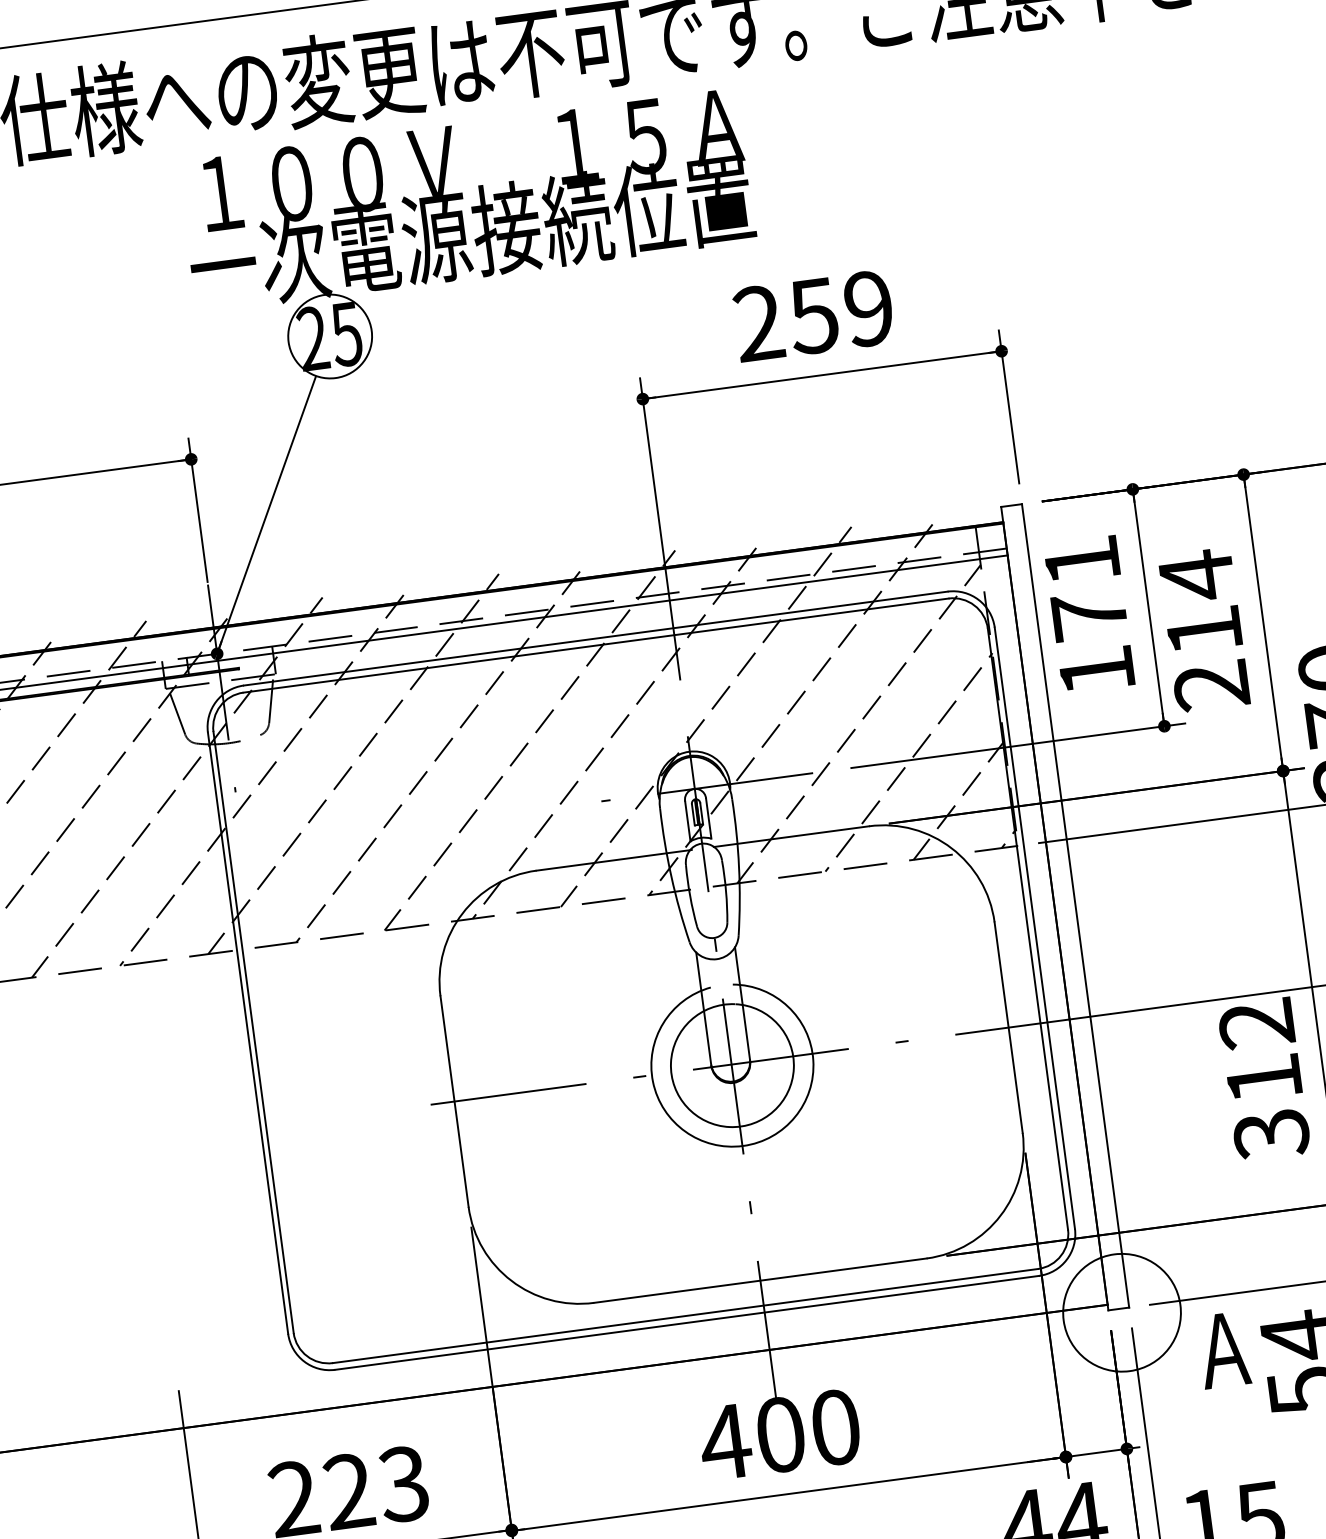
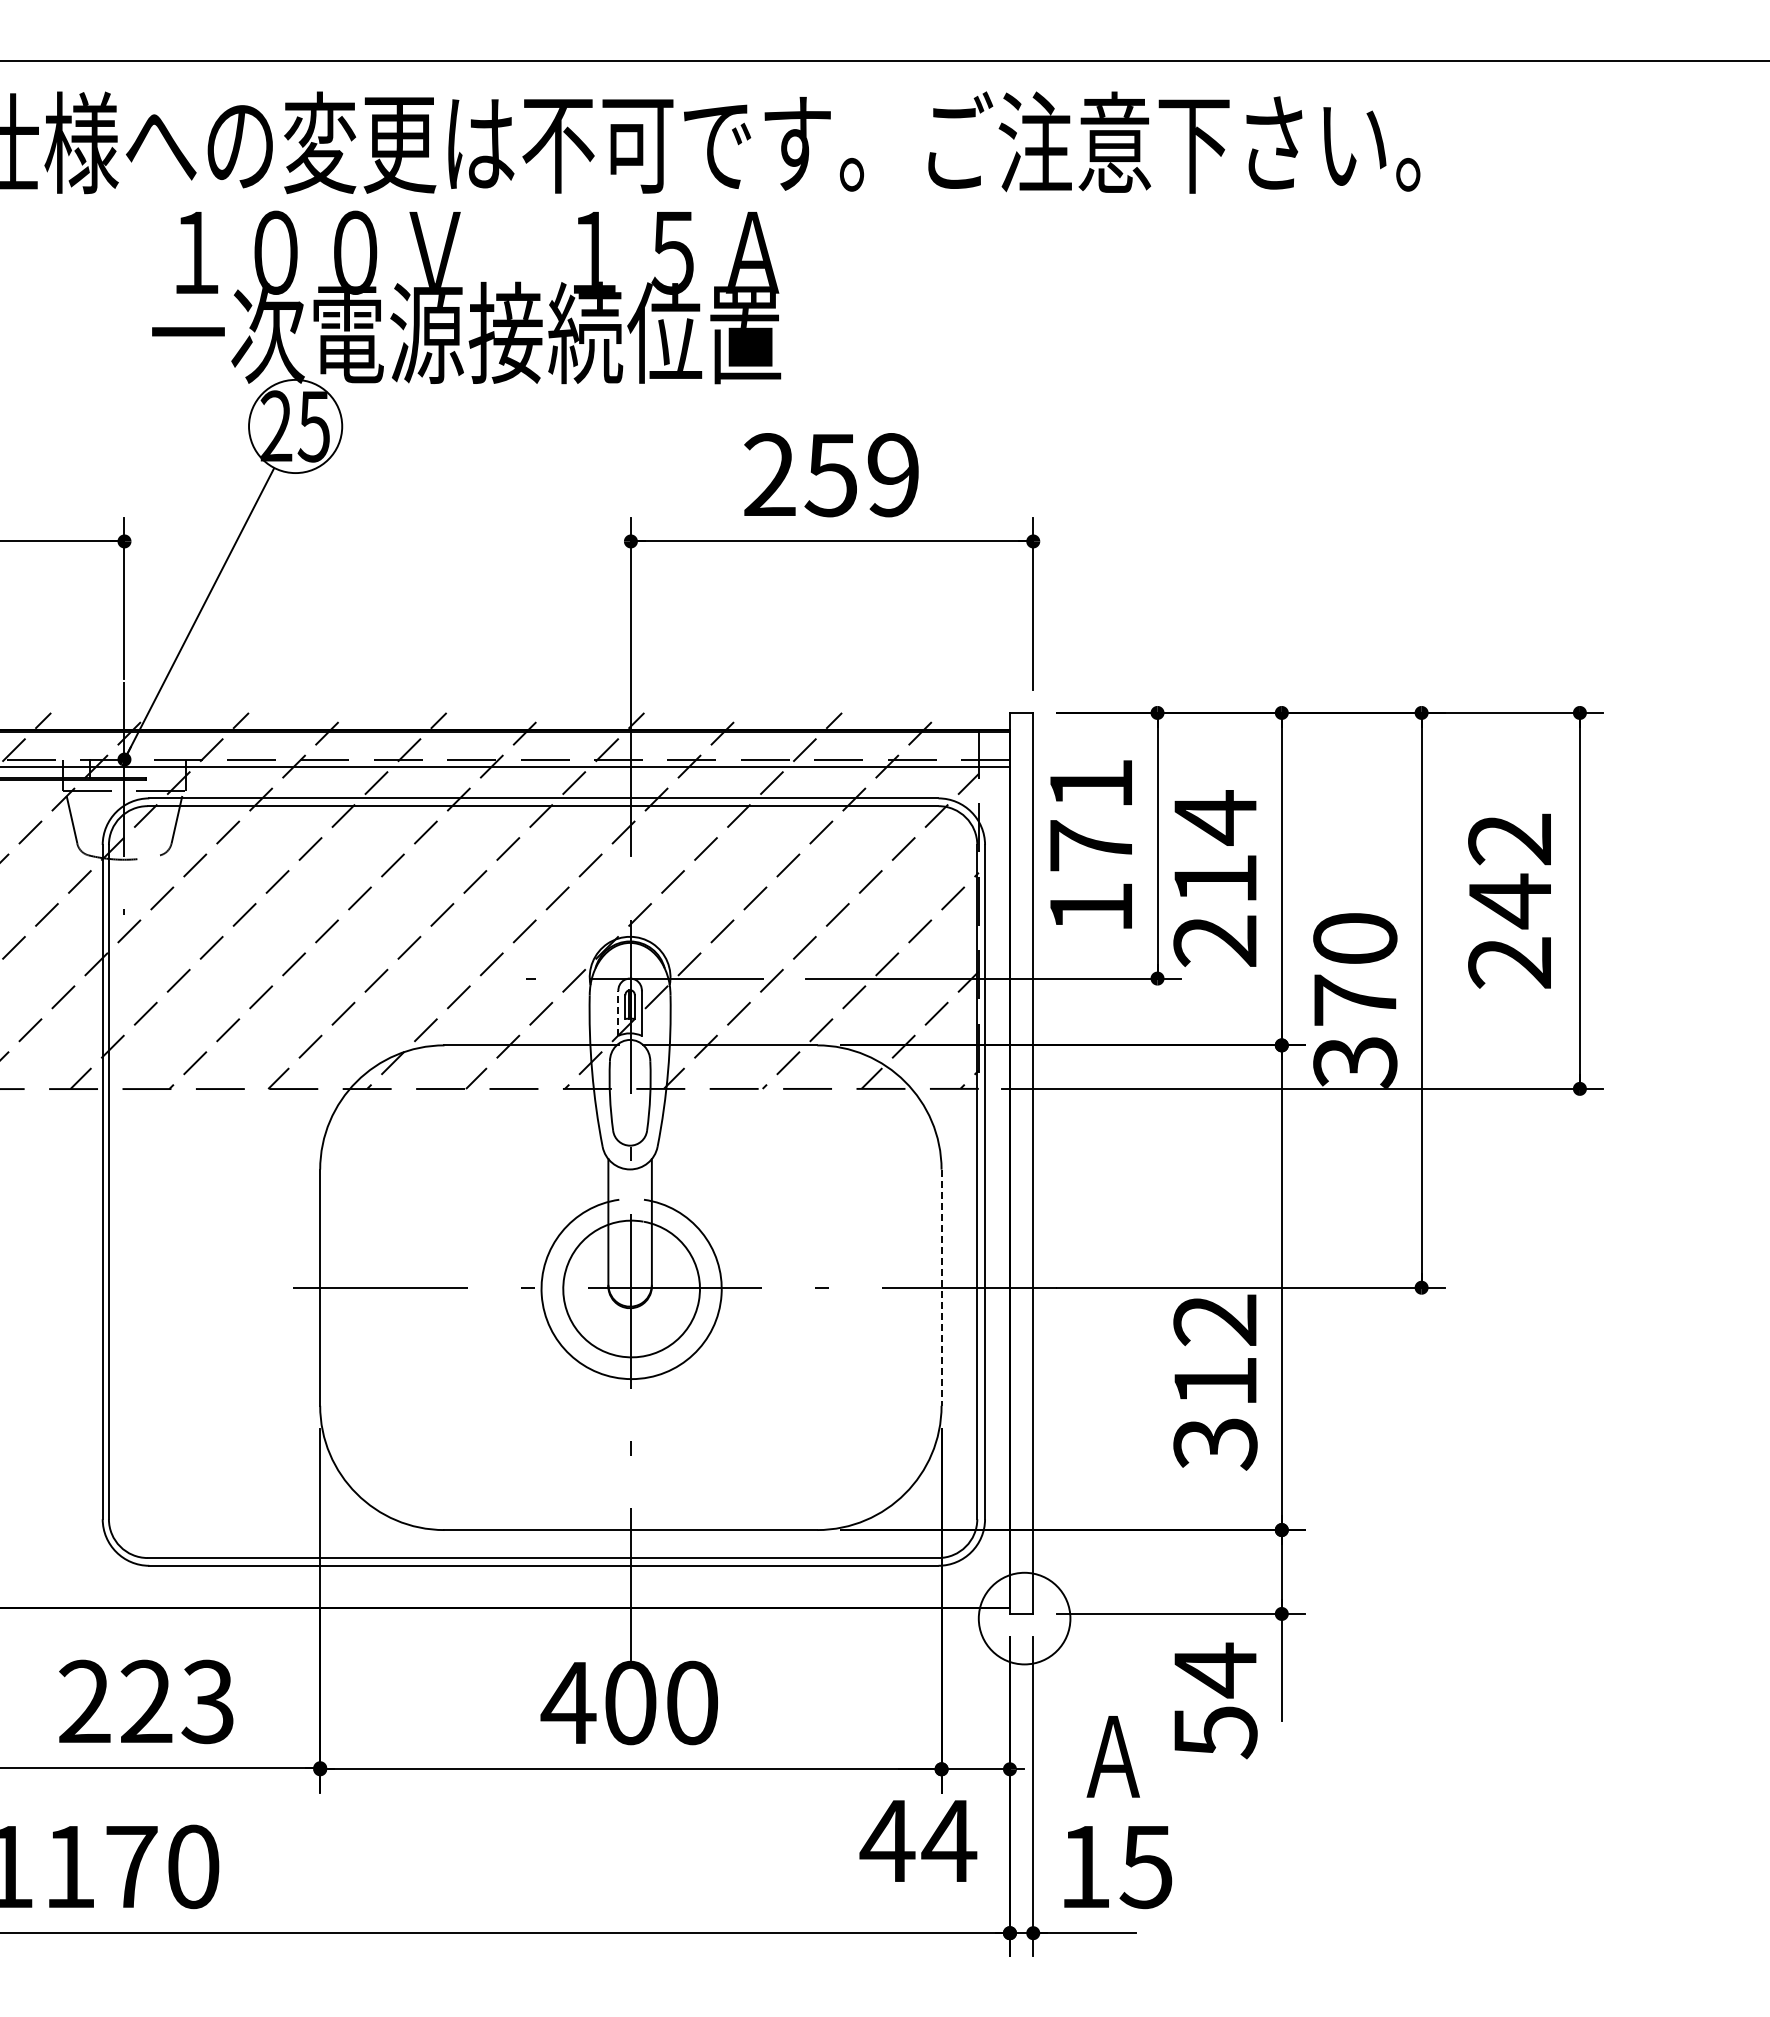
line: (687, 821) -> (618, 1013), solid -> dashed
line: (1008, 1028) -> (941, 1288), solid -> dashed
circle: (1121, 1312) -> (1024, 1618), size x0.7
text: (1223, 1350) -> (1112, 1756), moved

